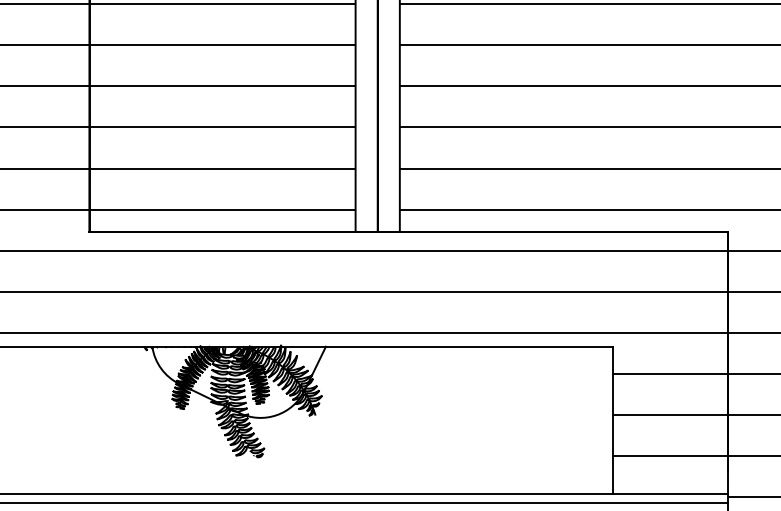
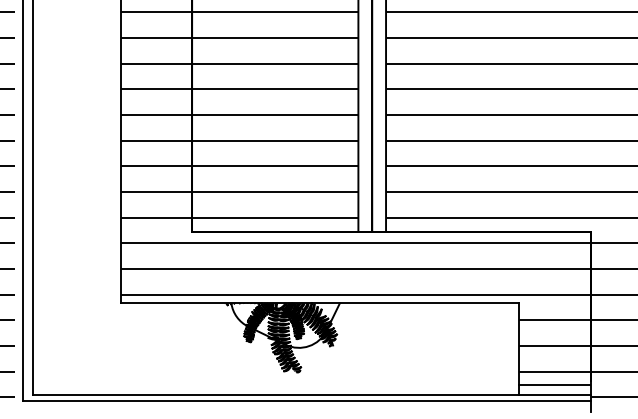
line: (669, 478) -> (554, 385), added

